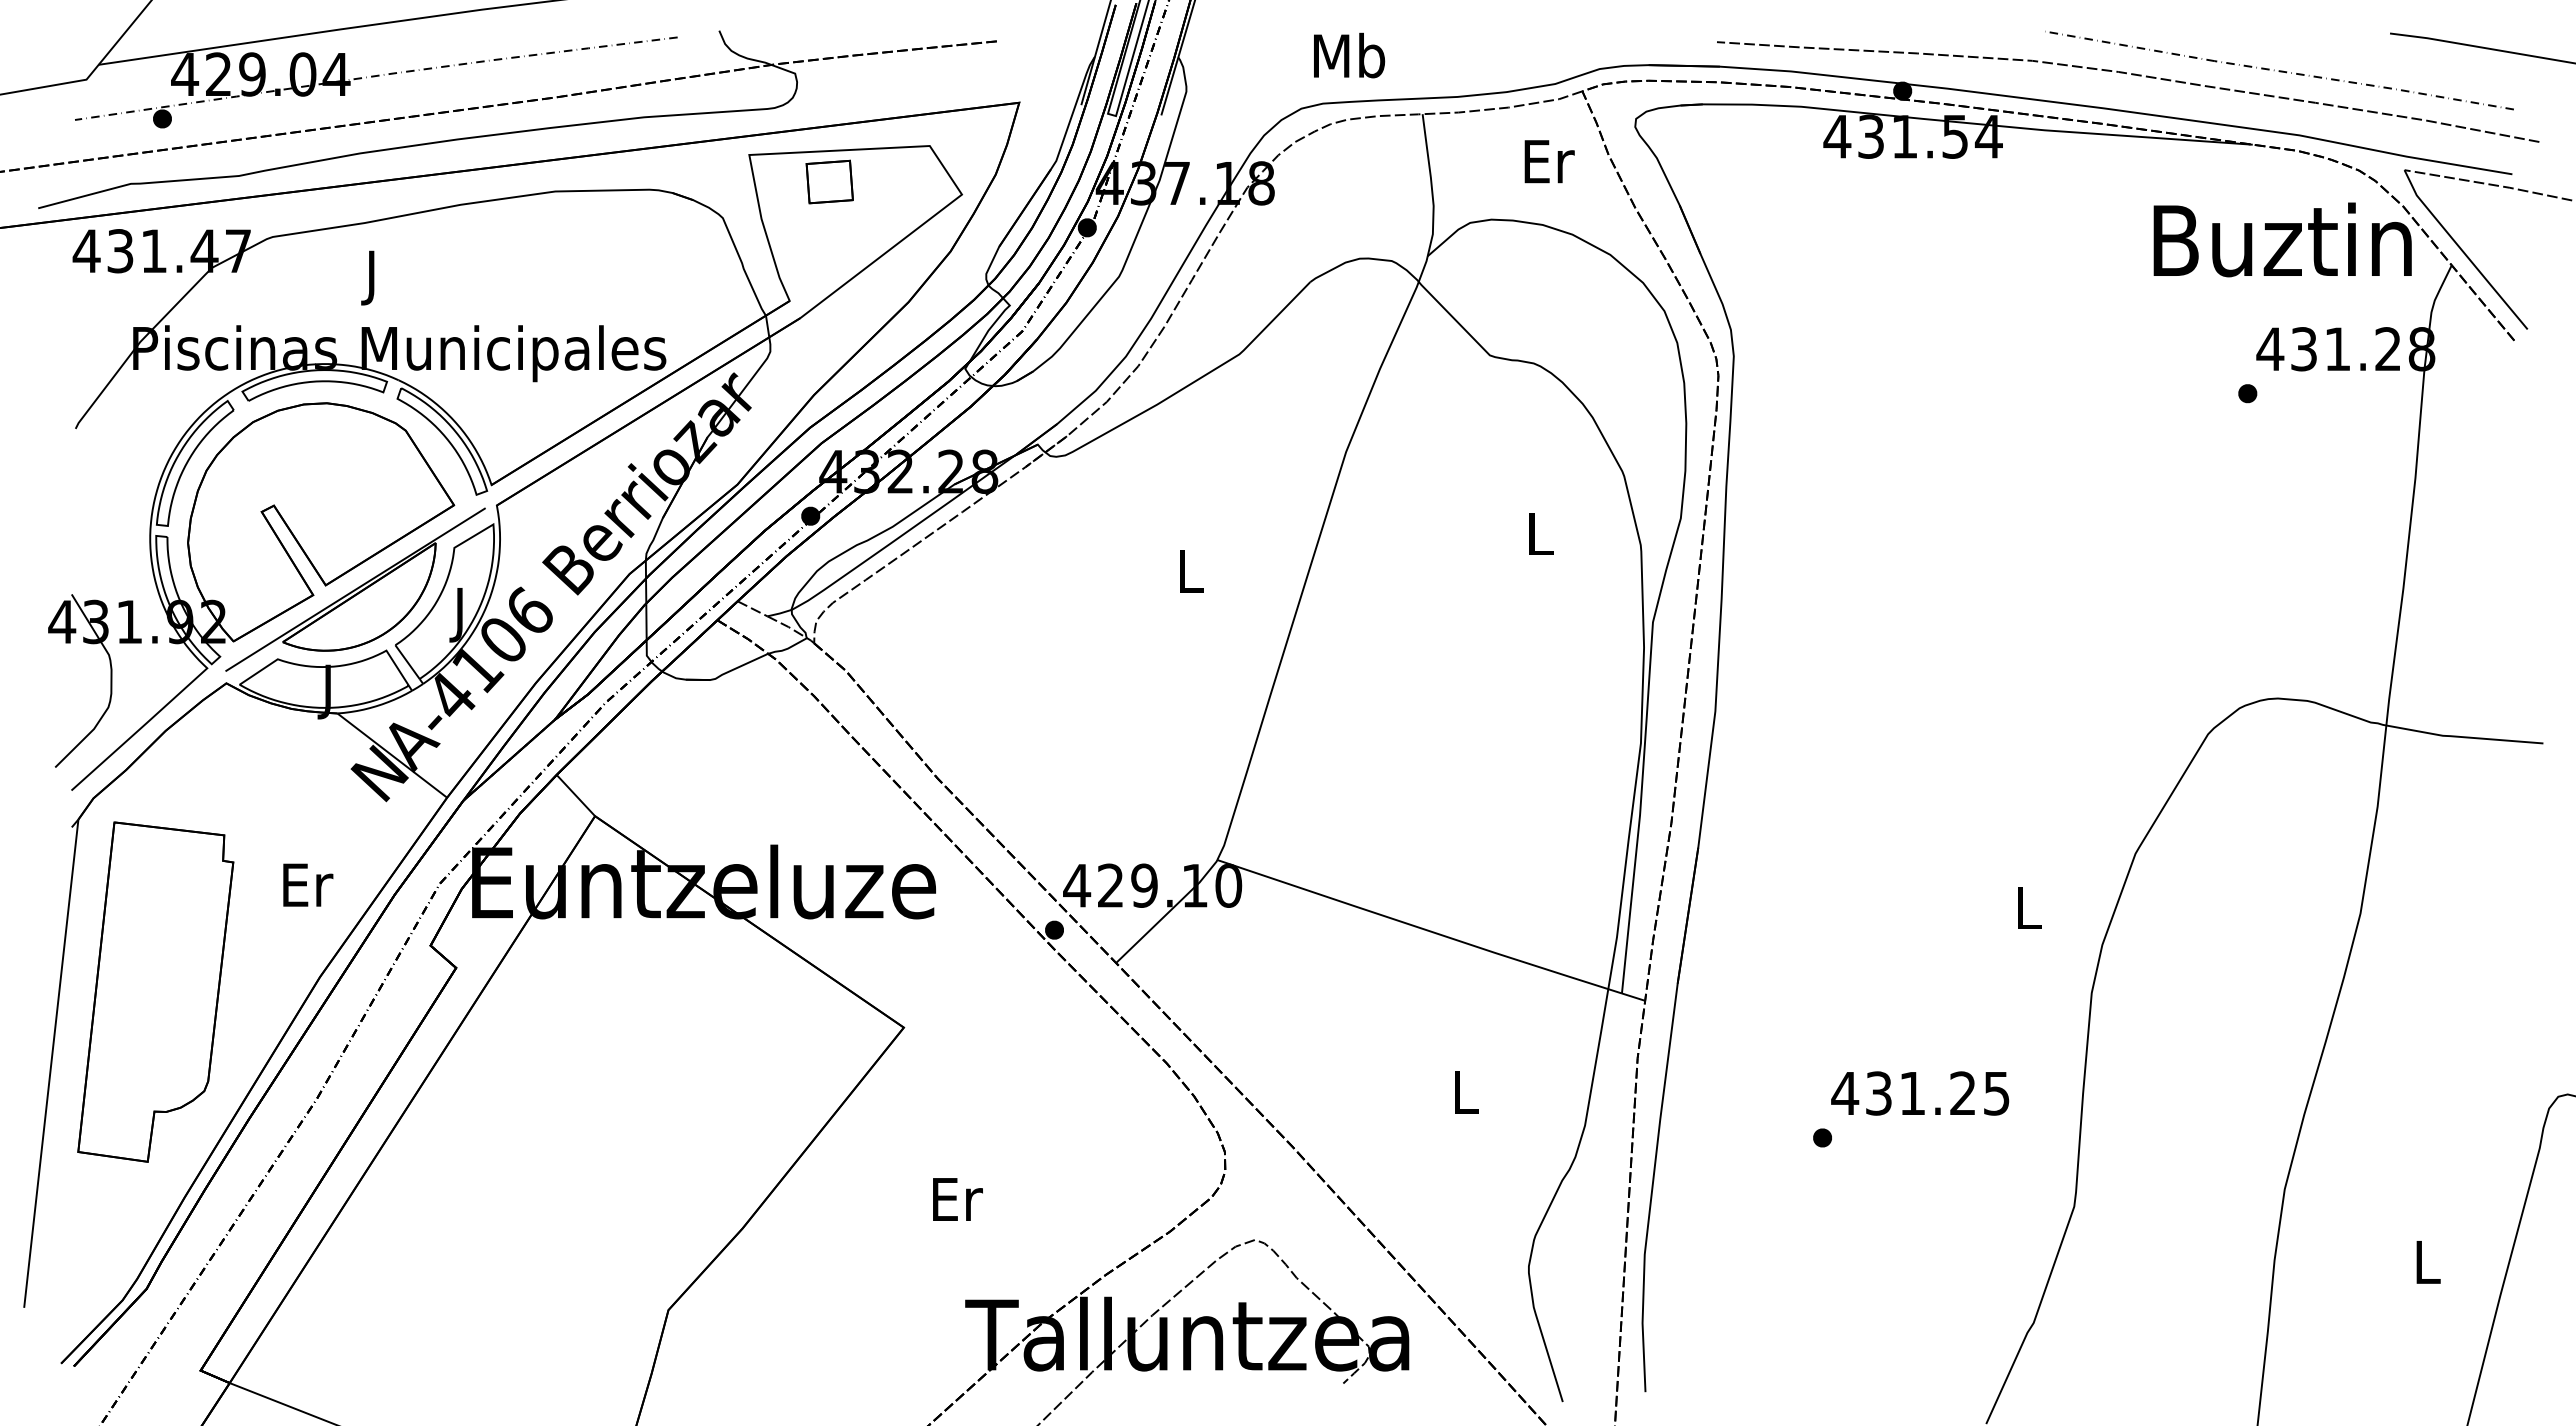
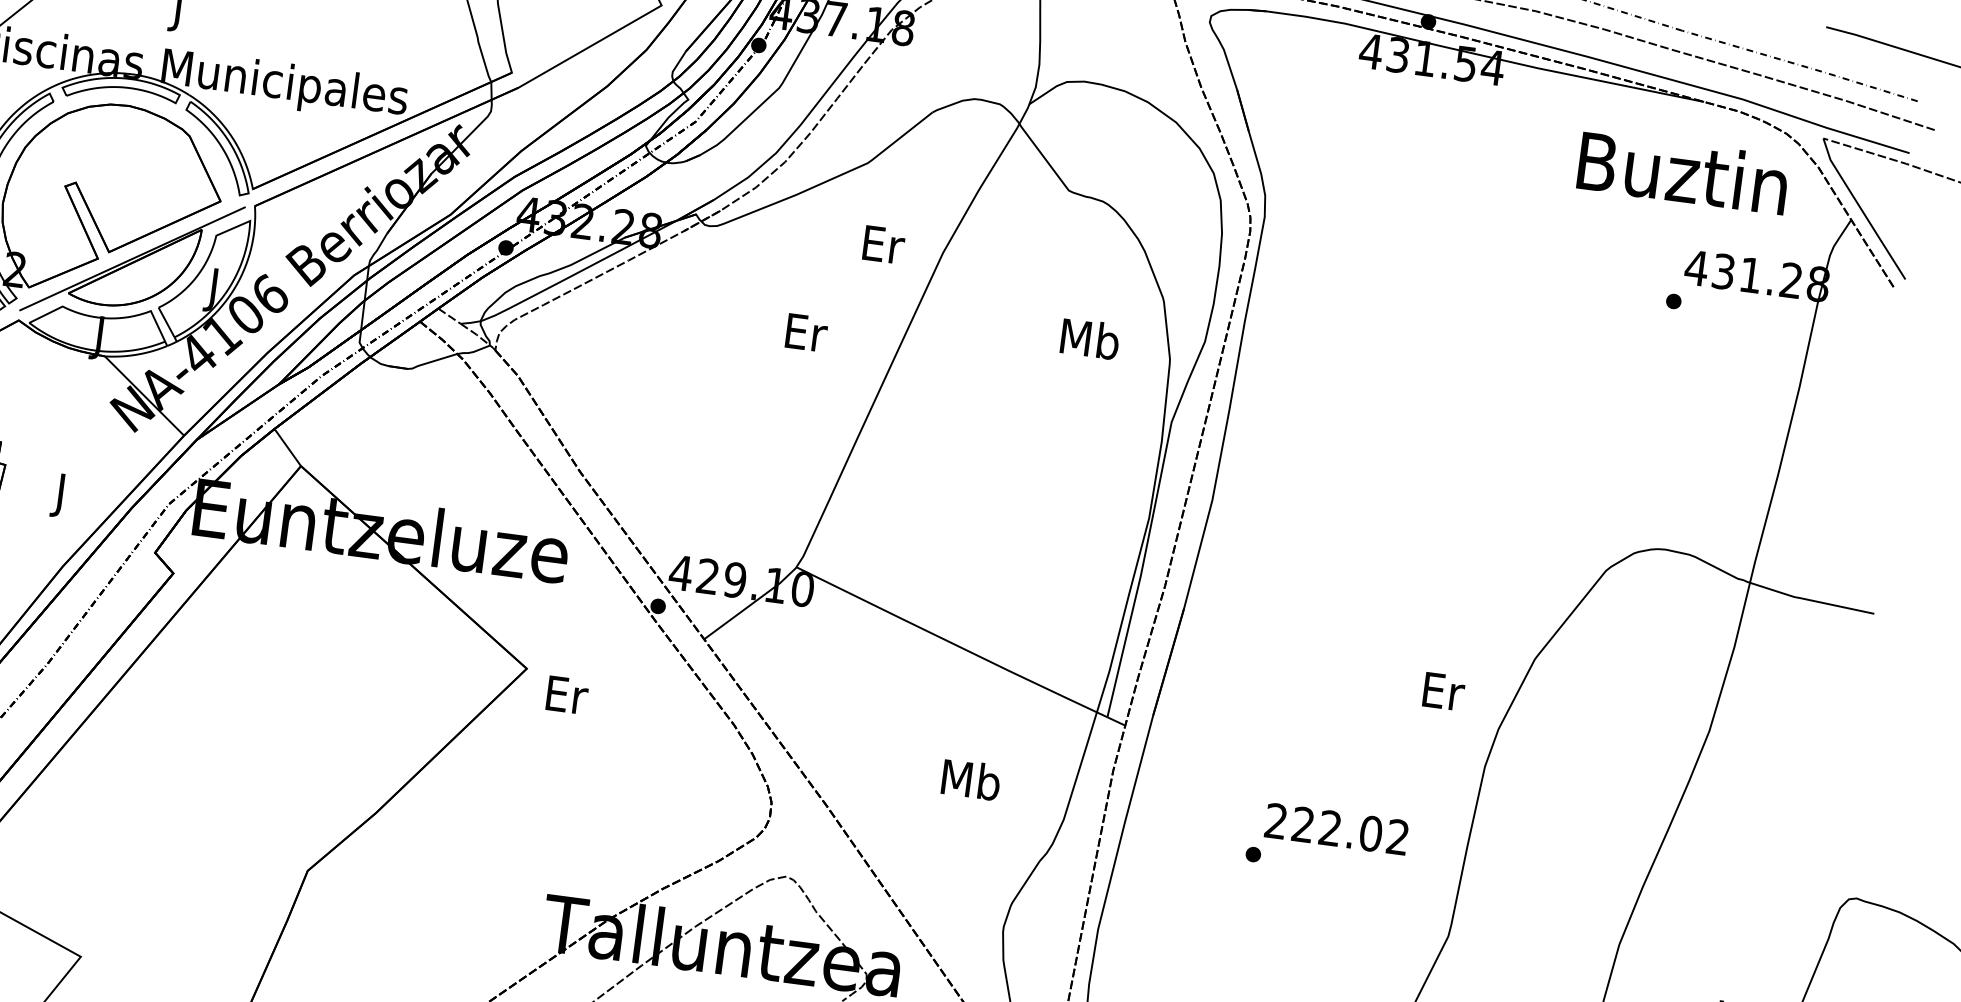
text: (1549, 161) -> (883, 244), moved
text: (2282, 239) -> (1683, 172), moved
text: (1539, 533) -> (1089, 338), L -> Mb
text: (1192, 571) -> (806, 332), L -> Er
text: (308, 890) -> (62, 495), Er -> J
text: (2029, 907) -> (1444, 691), L -> Er
text: (1465, 1091) -> (971, 779), L -> Mb
text: (1920, 1093) -> (1336, 829), 431.25 -> 222.02
text: (957, 1199) -> (567, 695), moved

